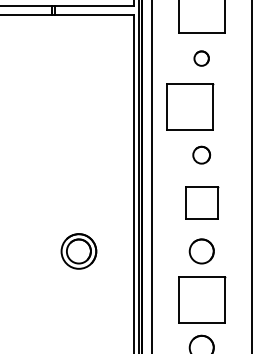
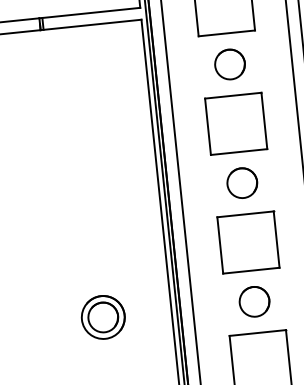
circle: (201, 58) -> (229, 64), size x1.67
part: (190, 106) -> (237, 123), moved
circle: (201, 155) -> (242, 183), size x1.43
part: (202, 202) -> (249, 241), size x1.43

